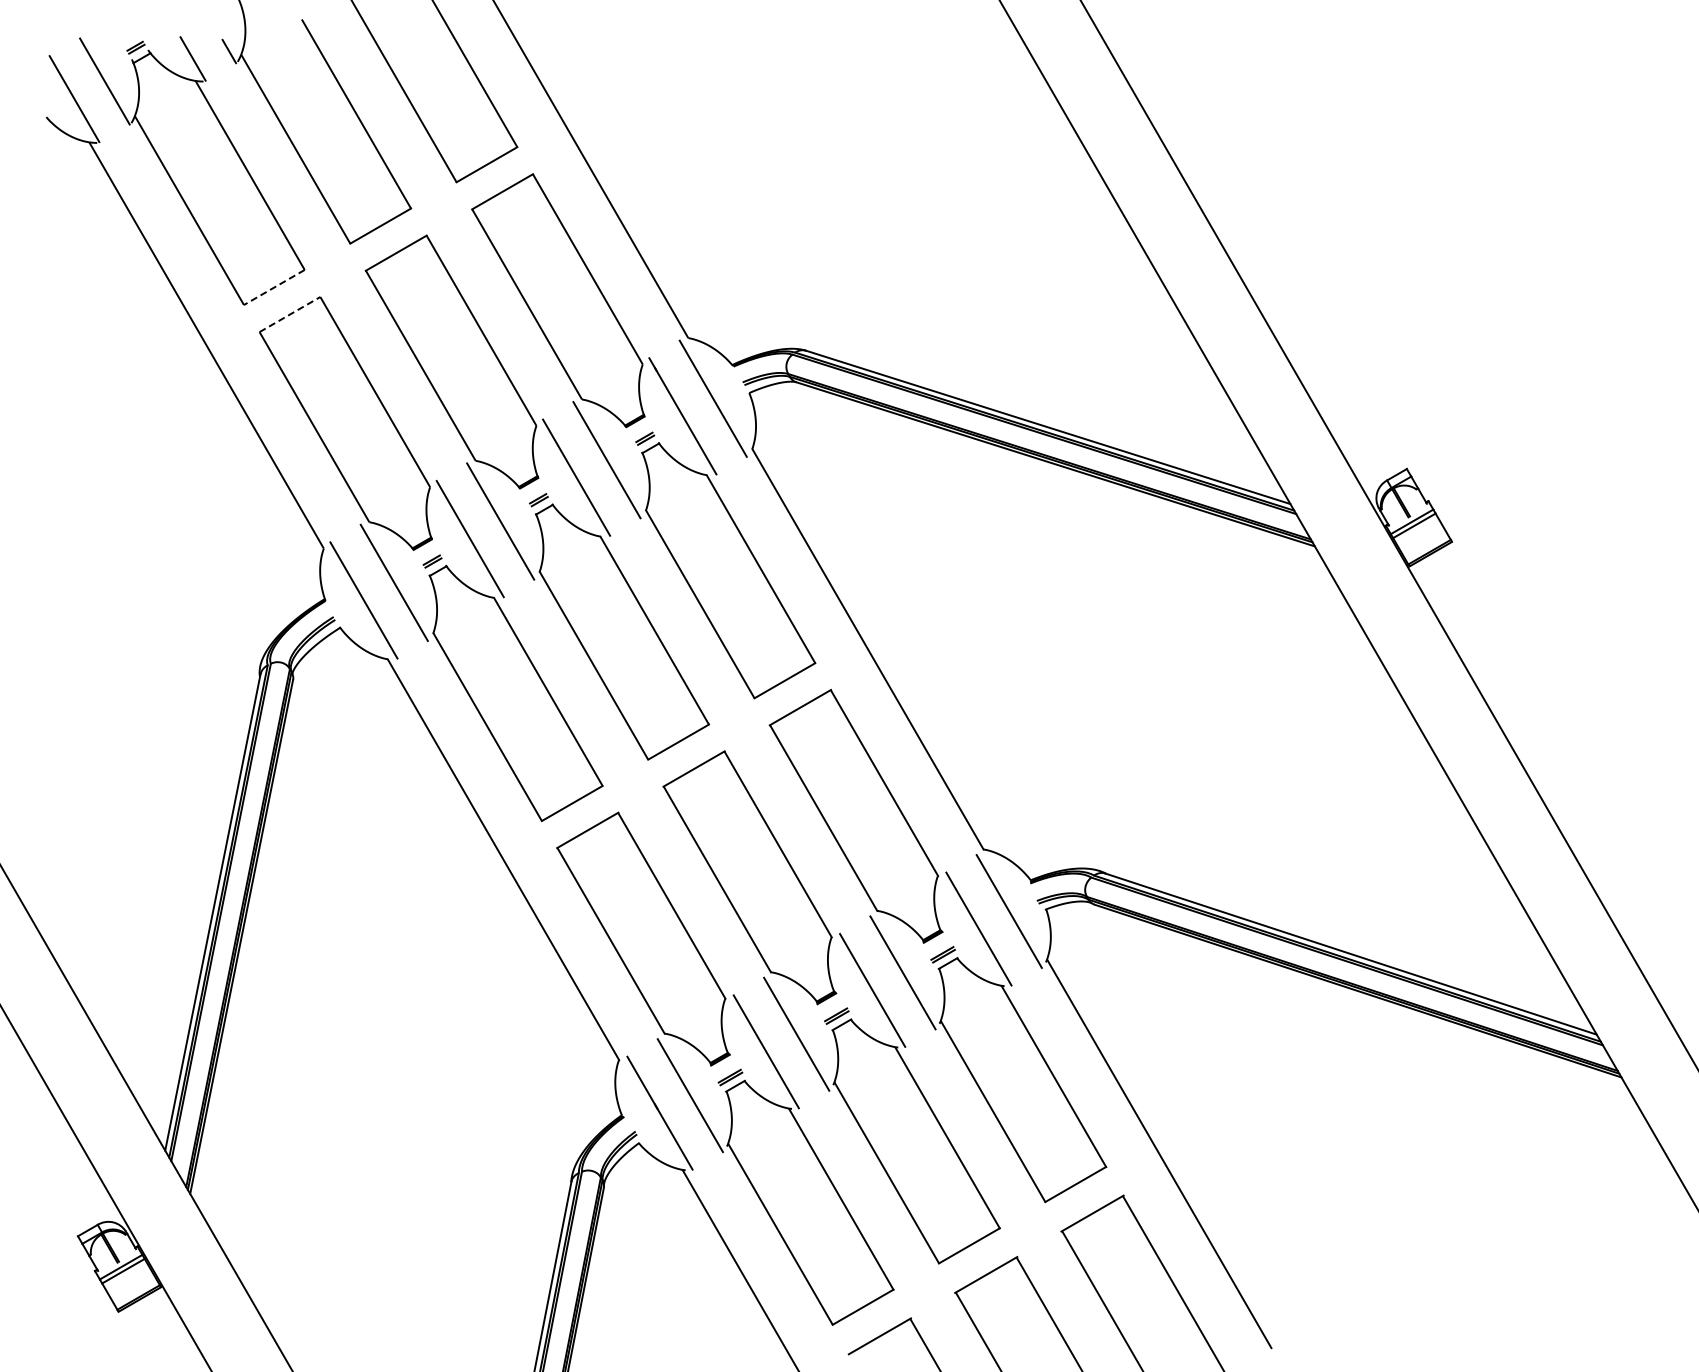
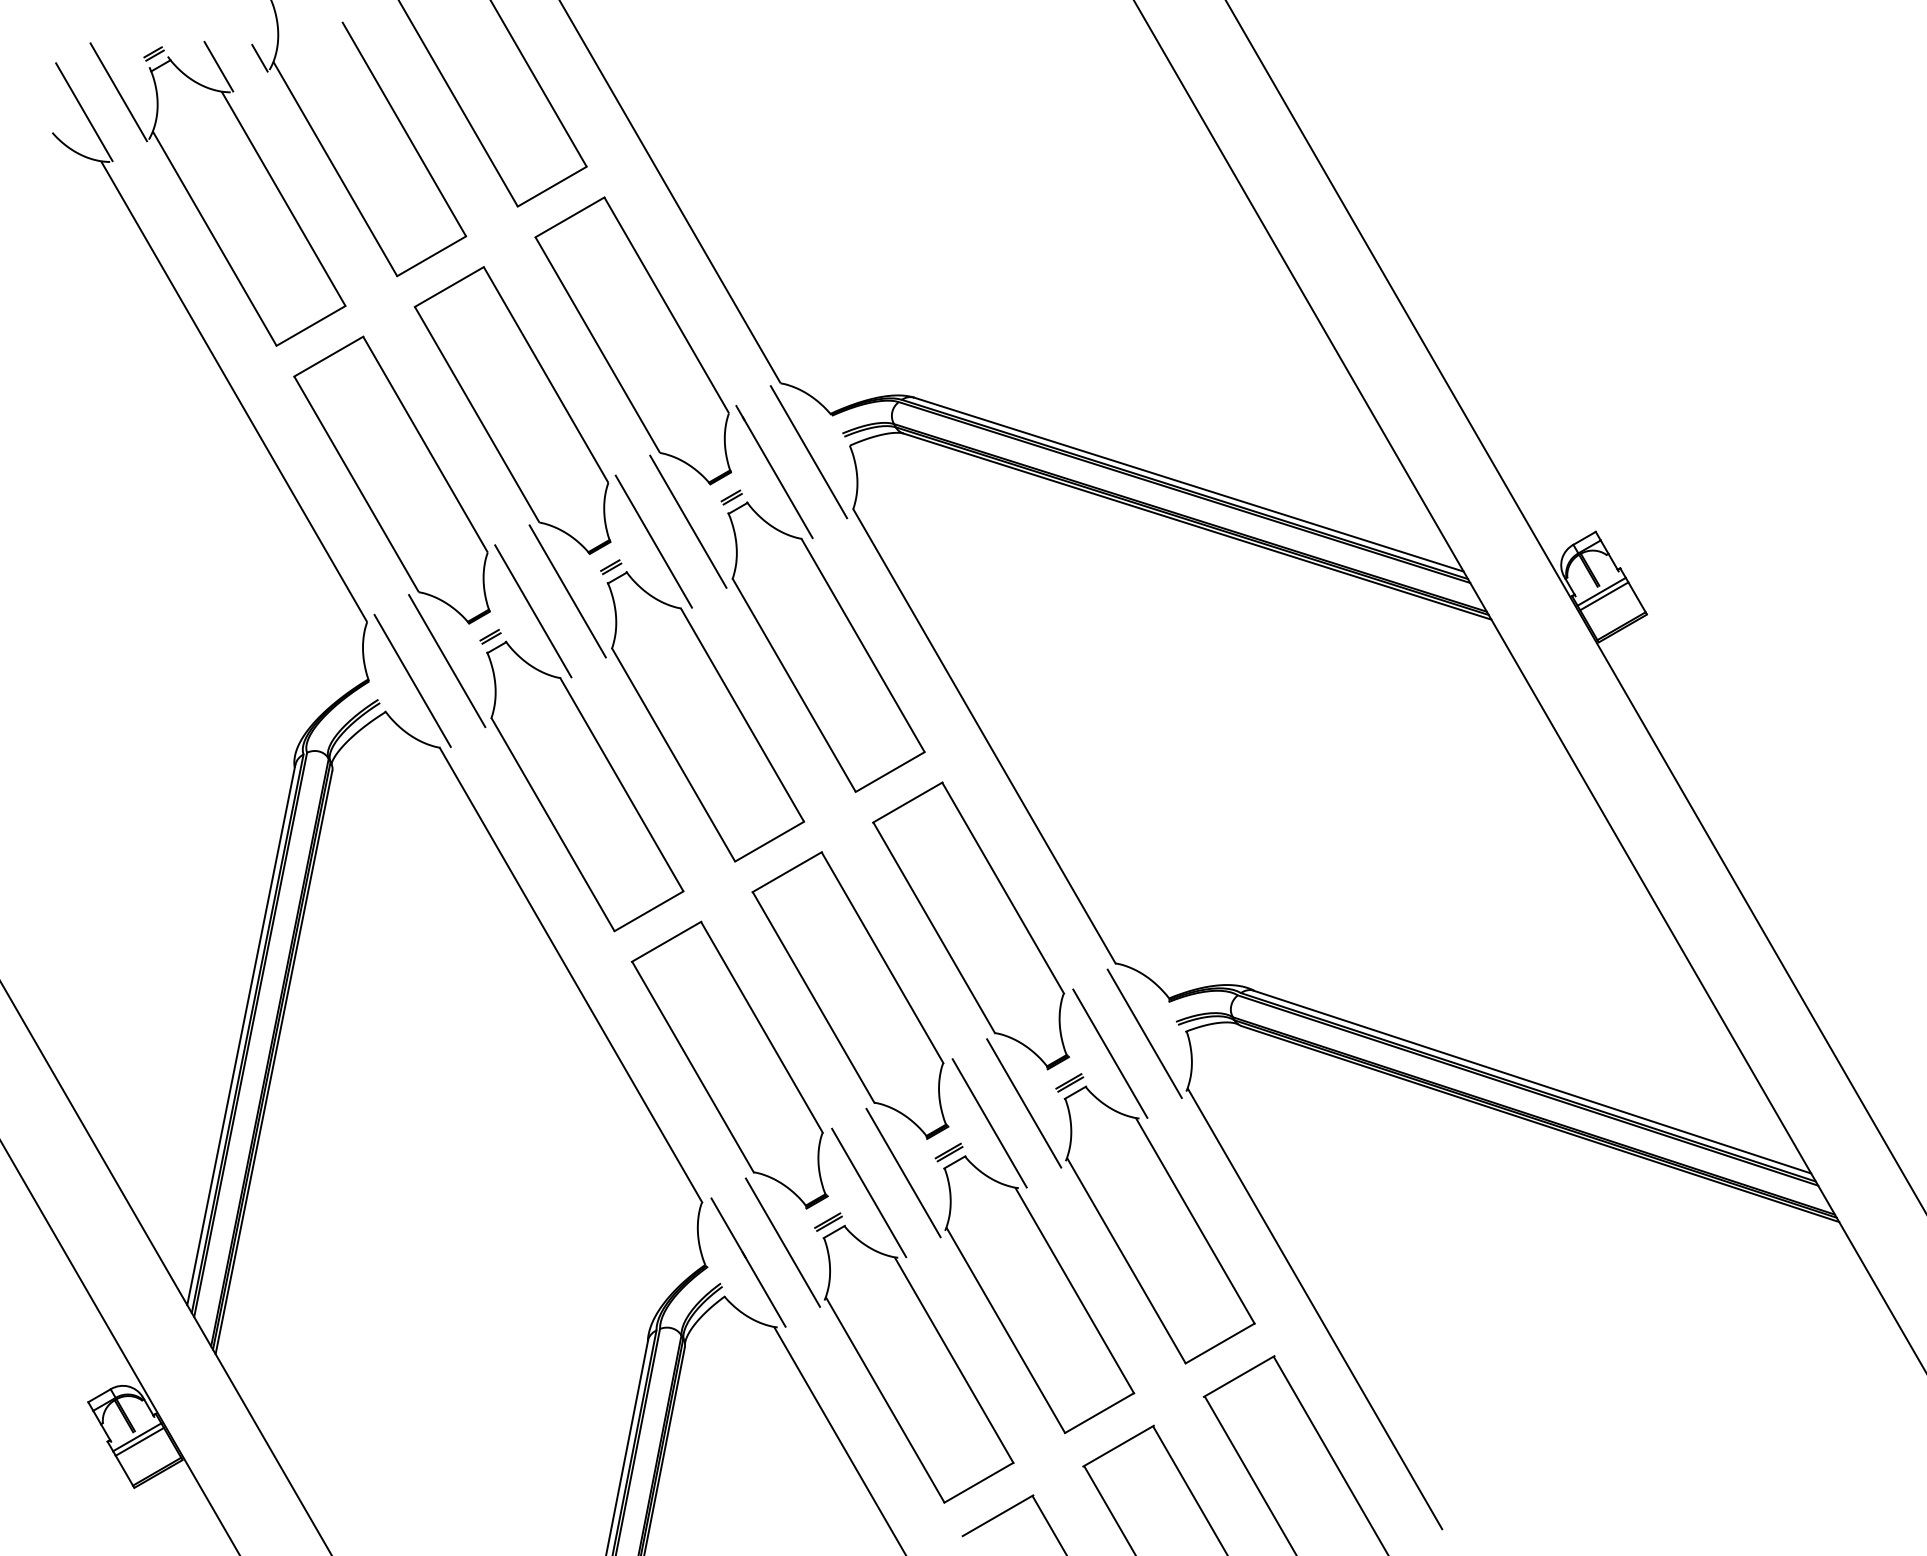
line: (273, 287) -> (310, 325), dashed -> solid
line: (290, 314) -> (329, 356), dashed -> solid

